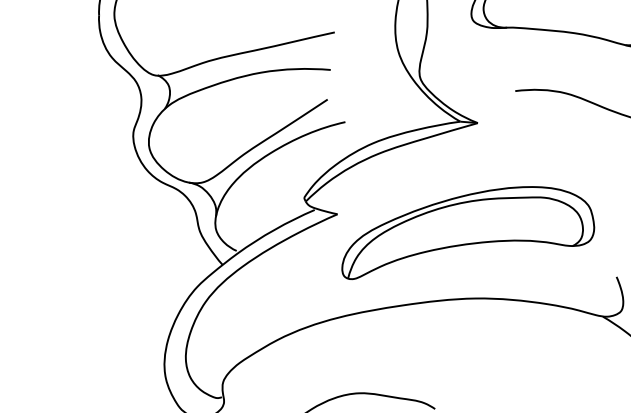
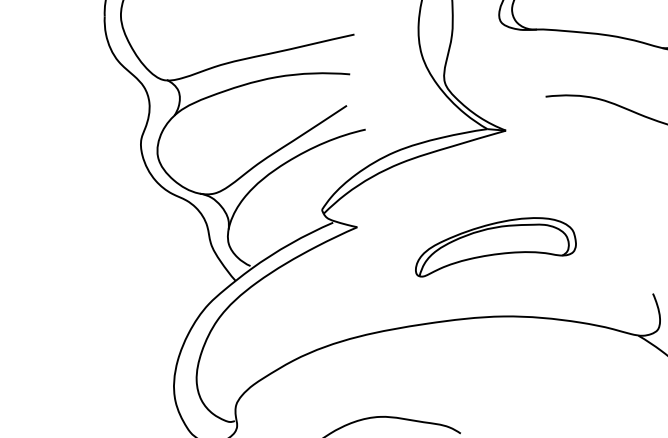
part: (468, 233) -> (496, 247), size x0.6

